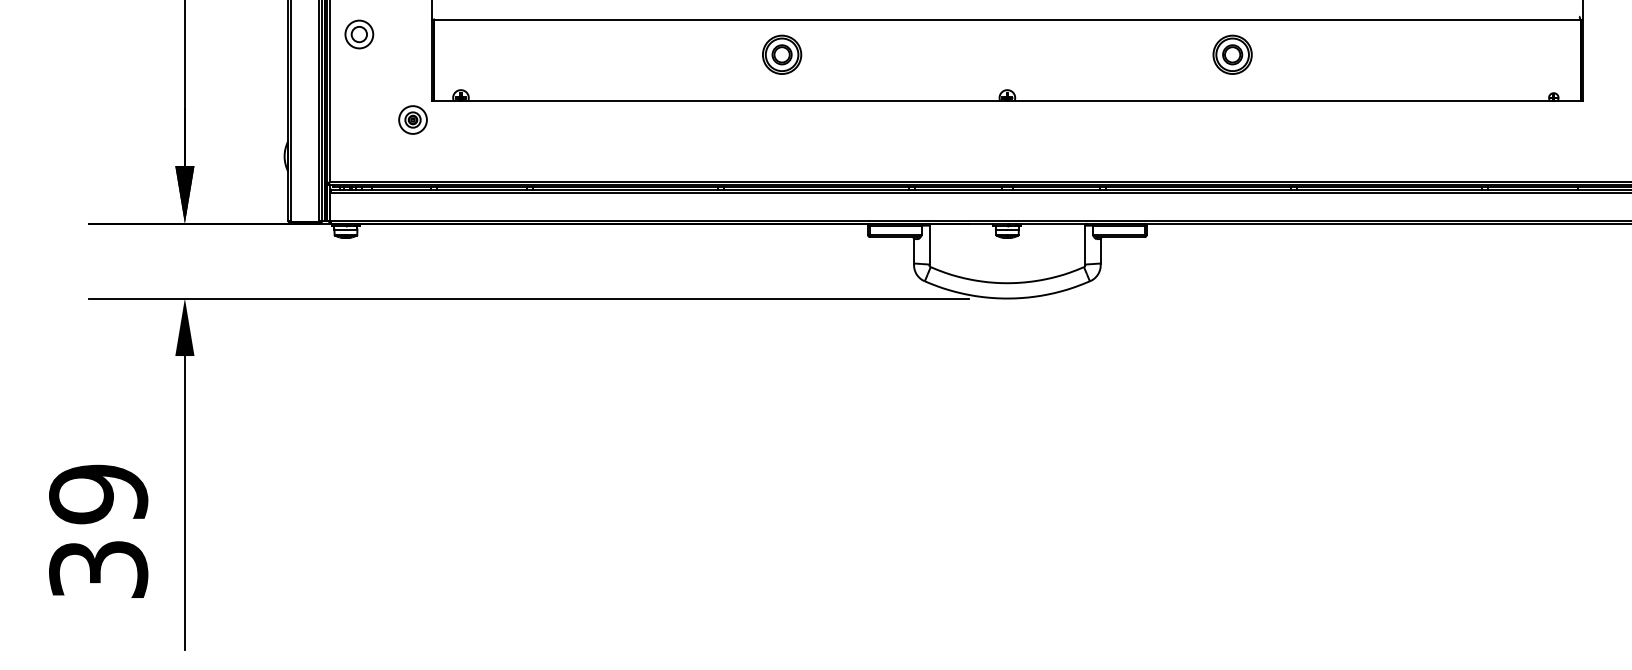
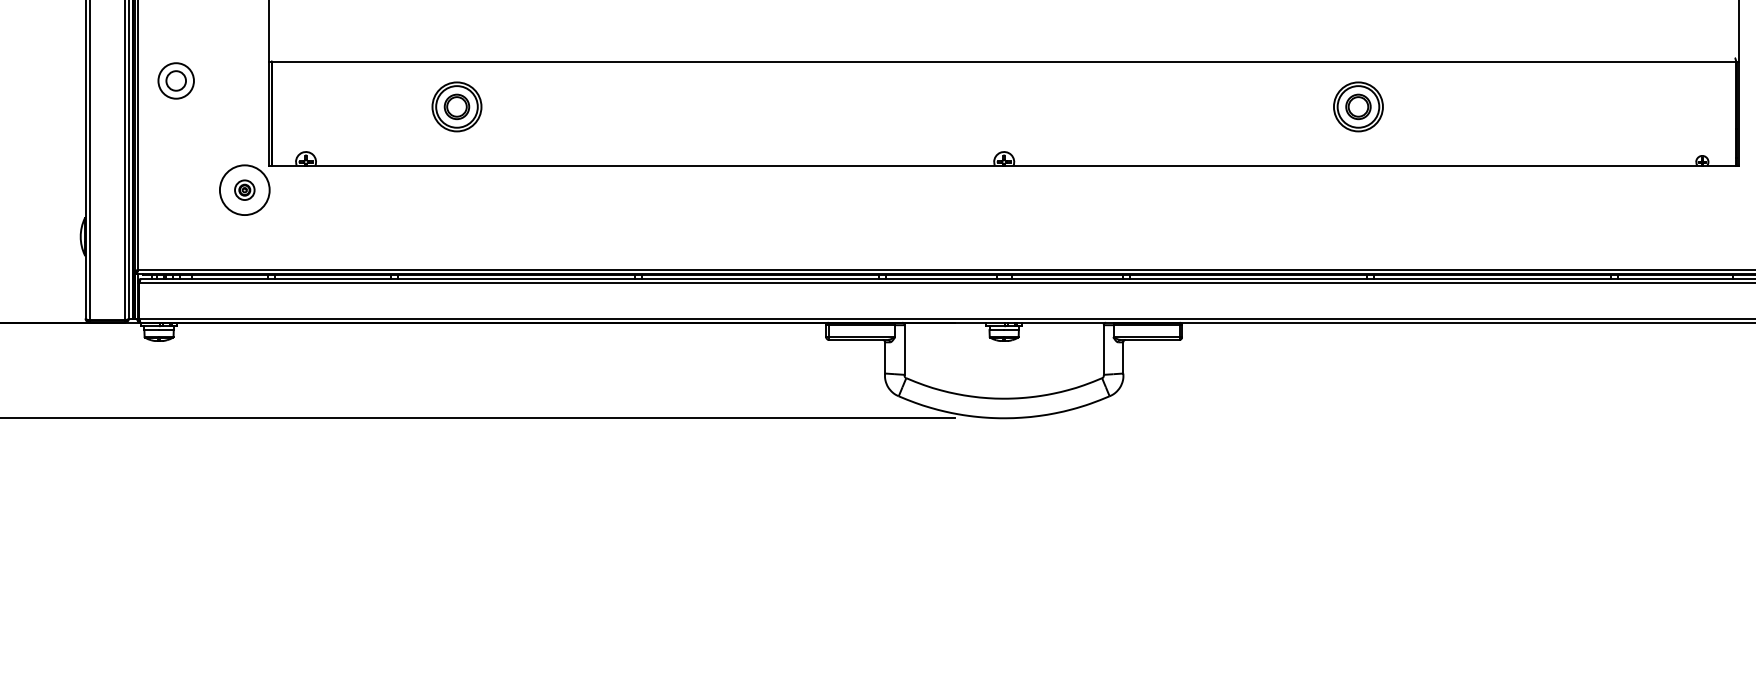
part: (782, 54) -> (457, 106), moved
part: (1232, 54) -> (1358, 106), moved
circle: (412, 119) -> (244, 189), size x1.4

